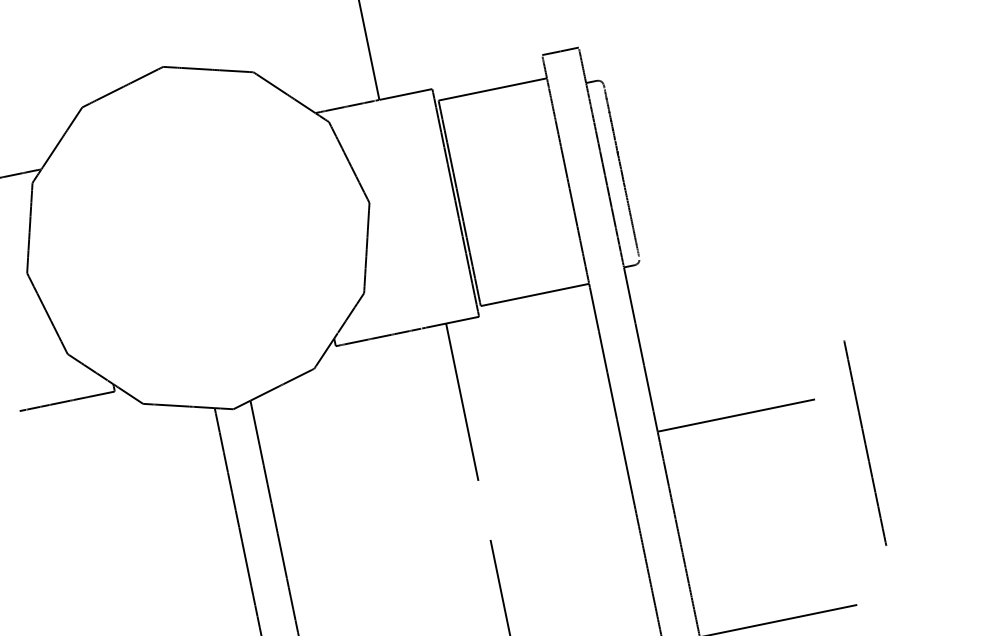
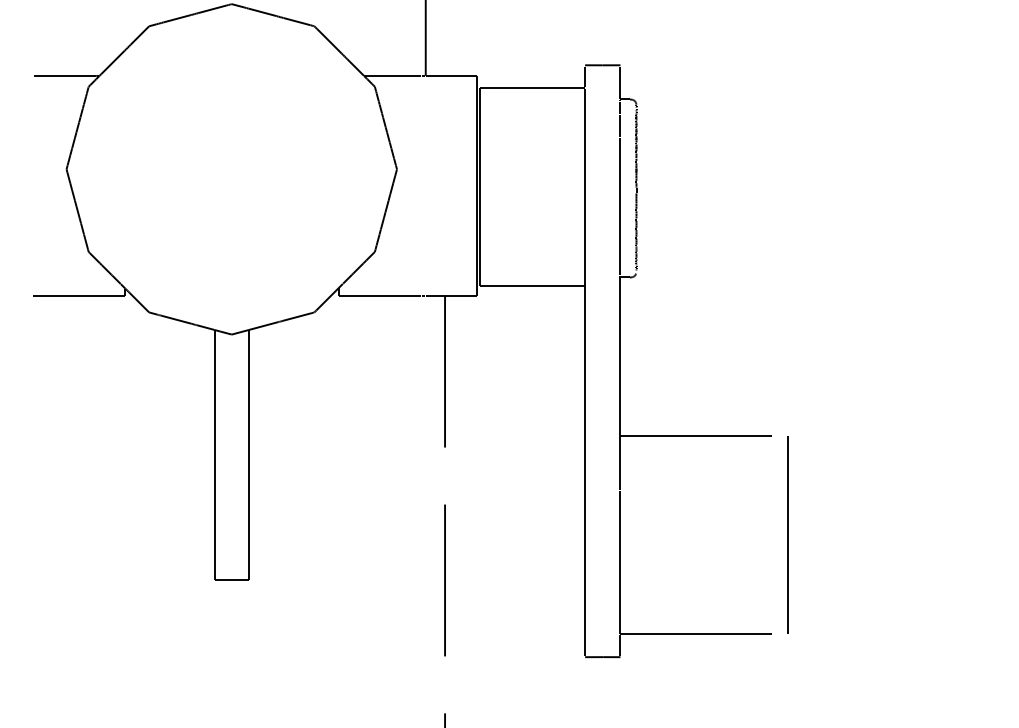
line: (865, 442) -> (787, 534), moved

